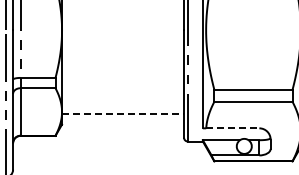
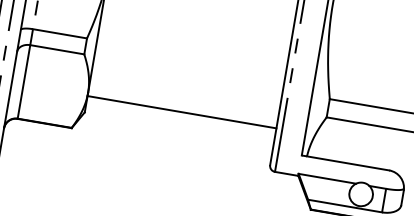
line: (123, 114) -> (182, 113), dashed -> solid
line: (232, 128) -> (347, 163), dashed -> solid

